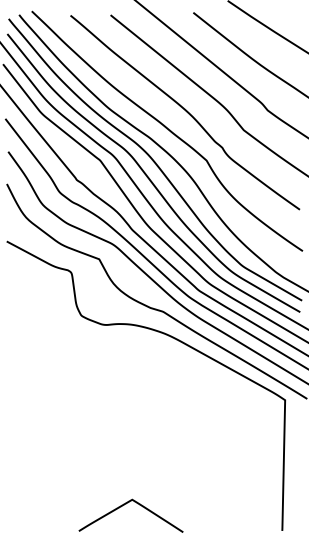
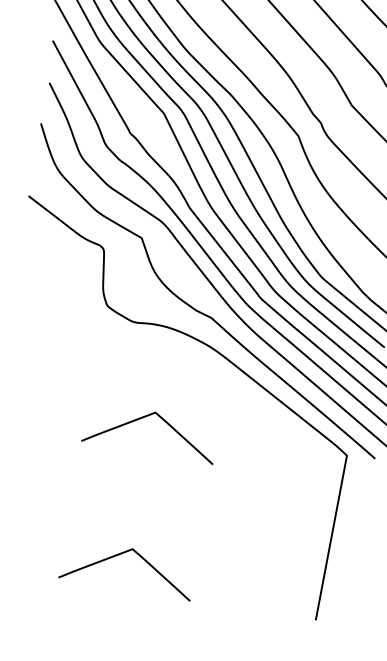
curve: (124, 397) -> (144, 418), added

